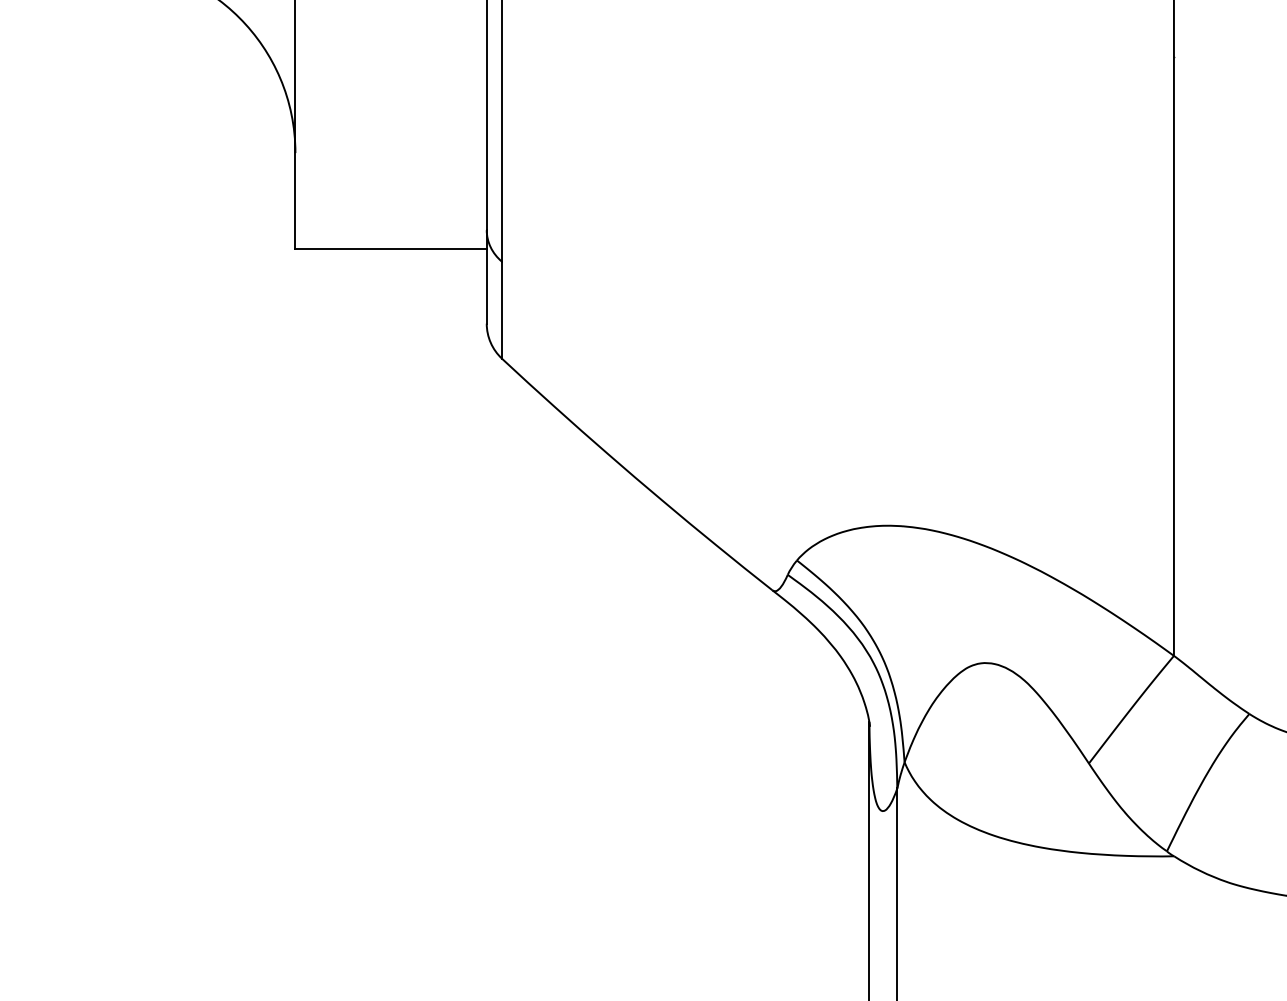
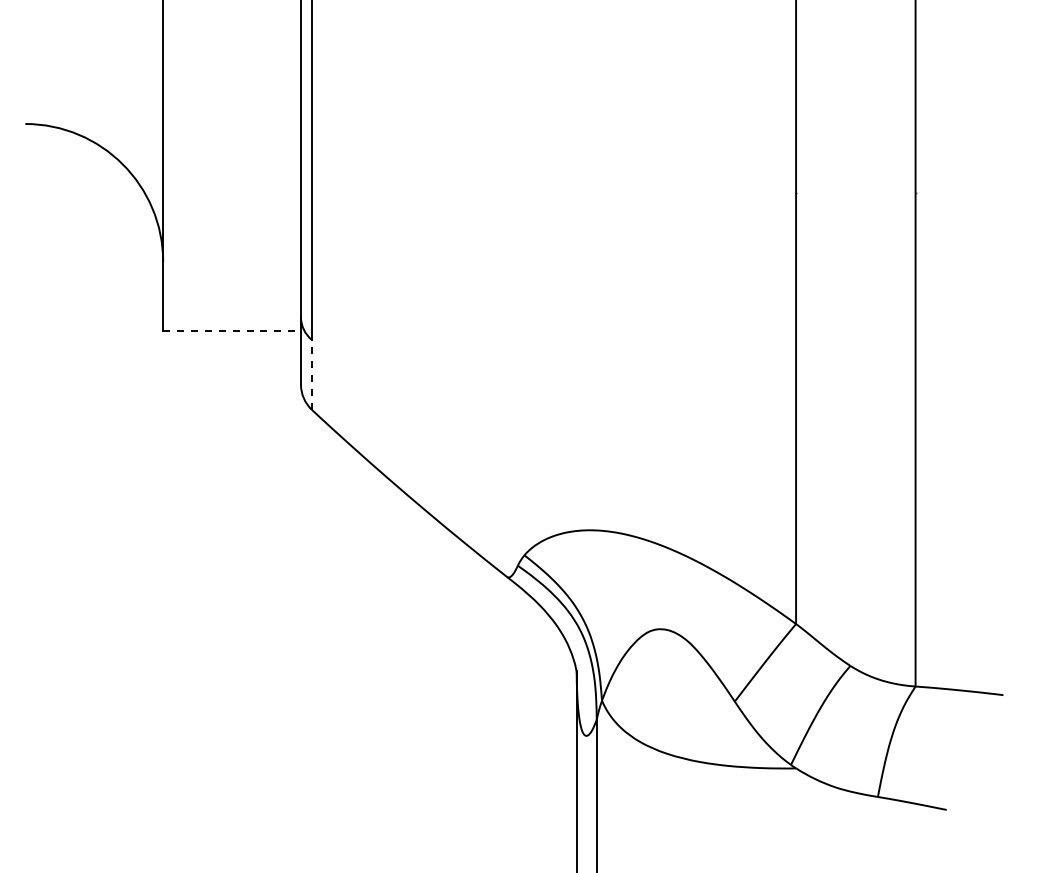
line: (391, 248) -> (232, 330), solid -> dashed
line: (501, 310) -> (311, 375), solid -> dashed

